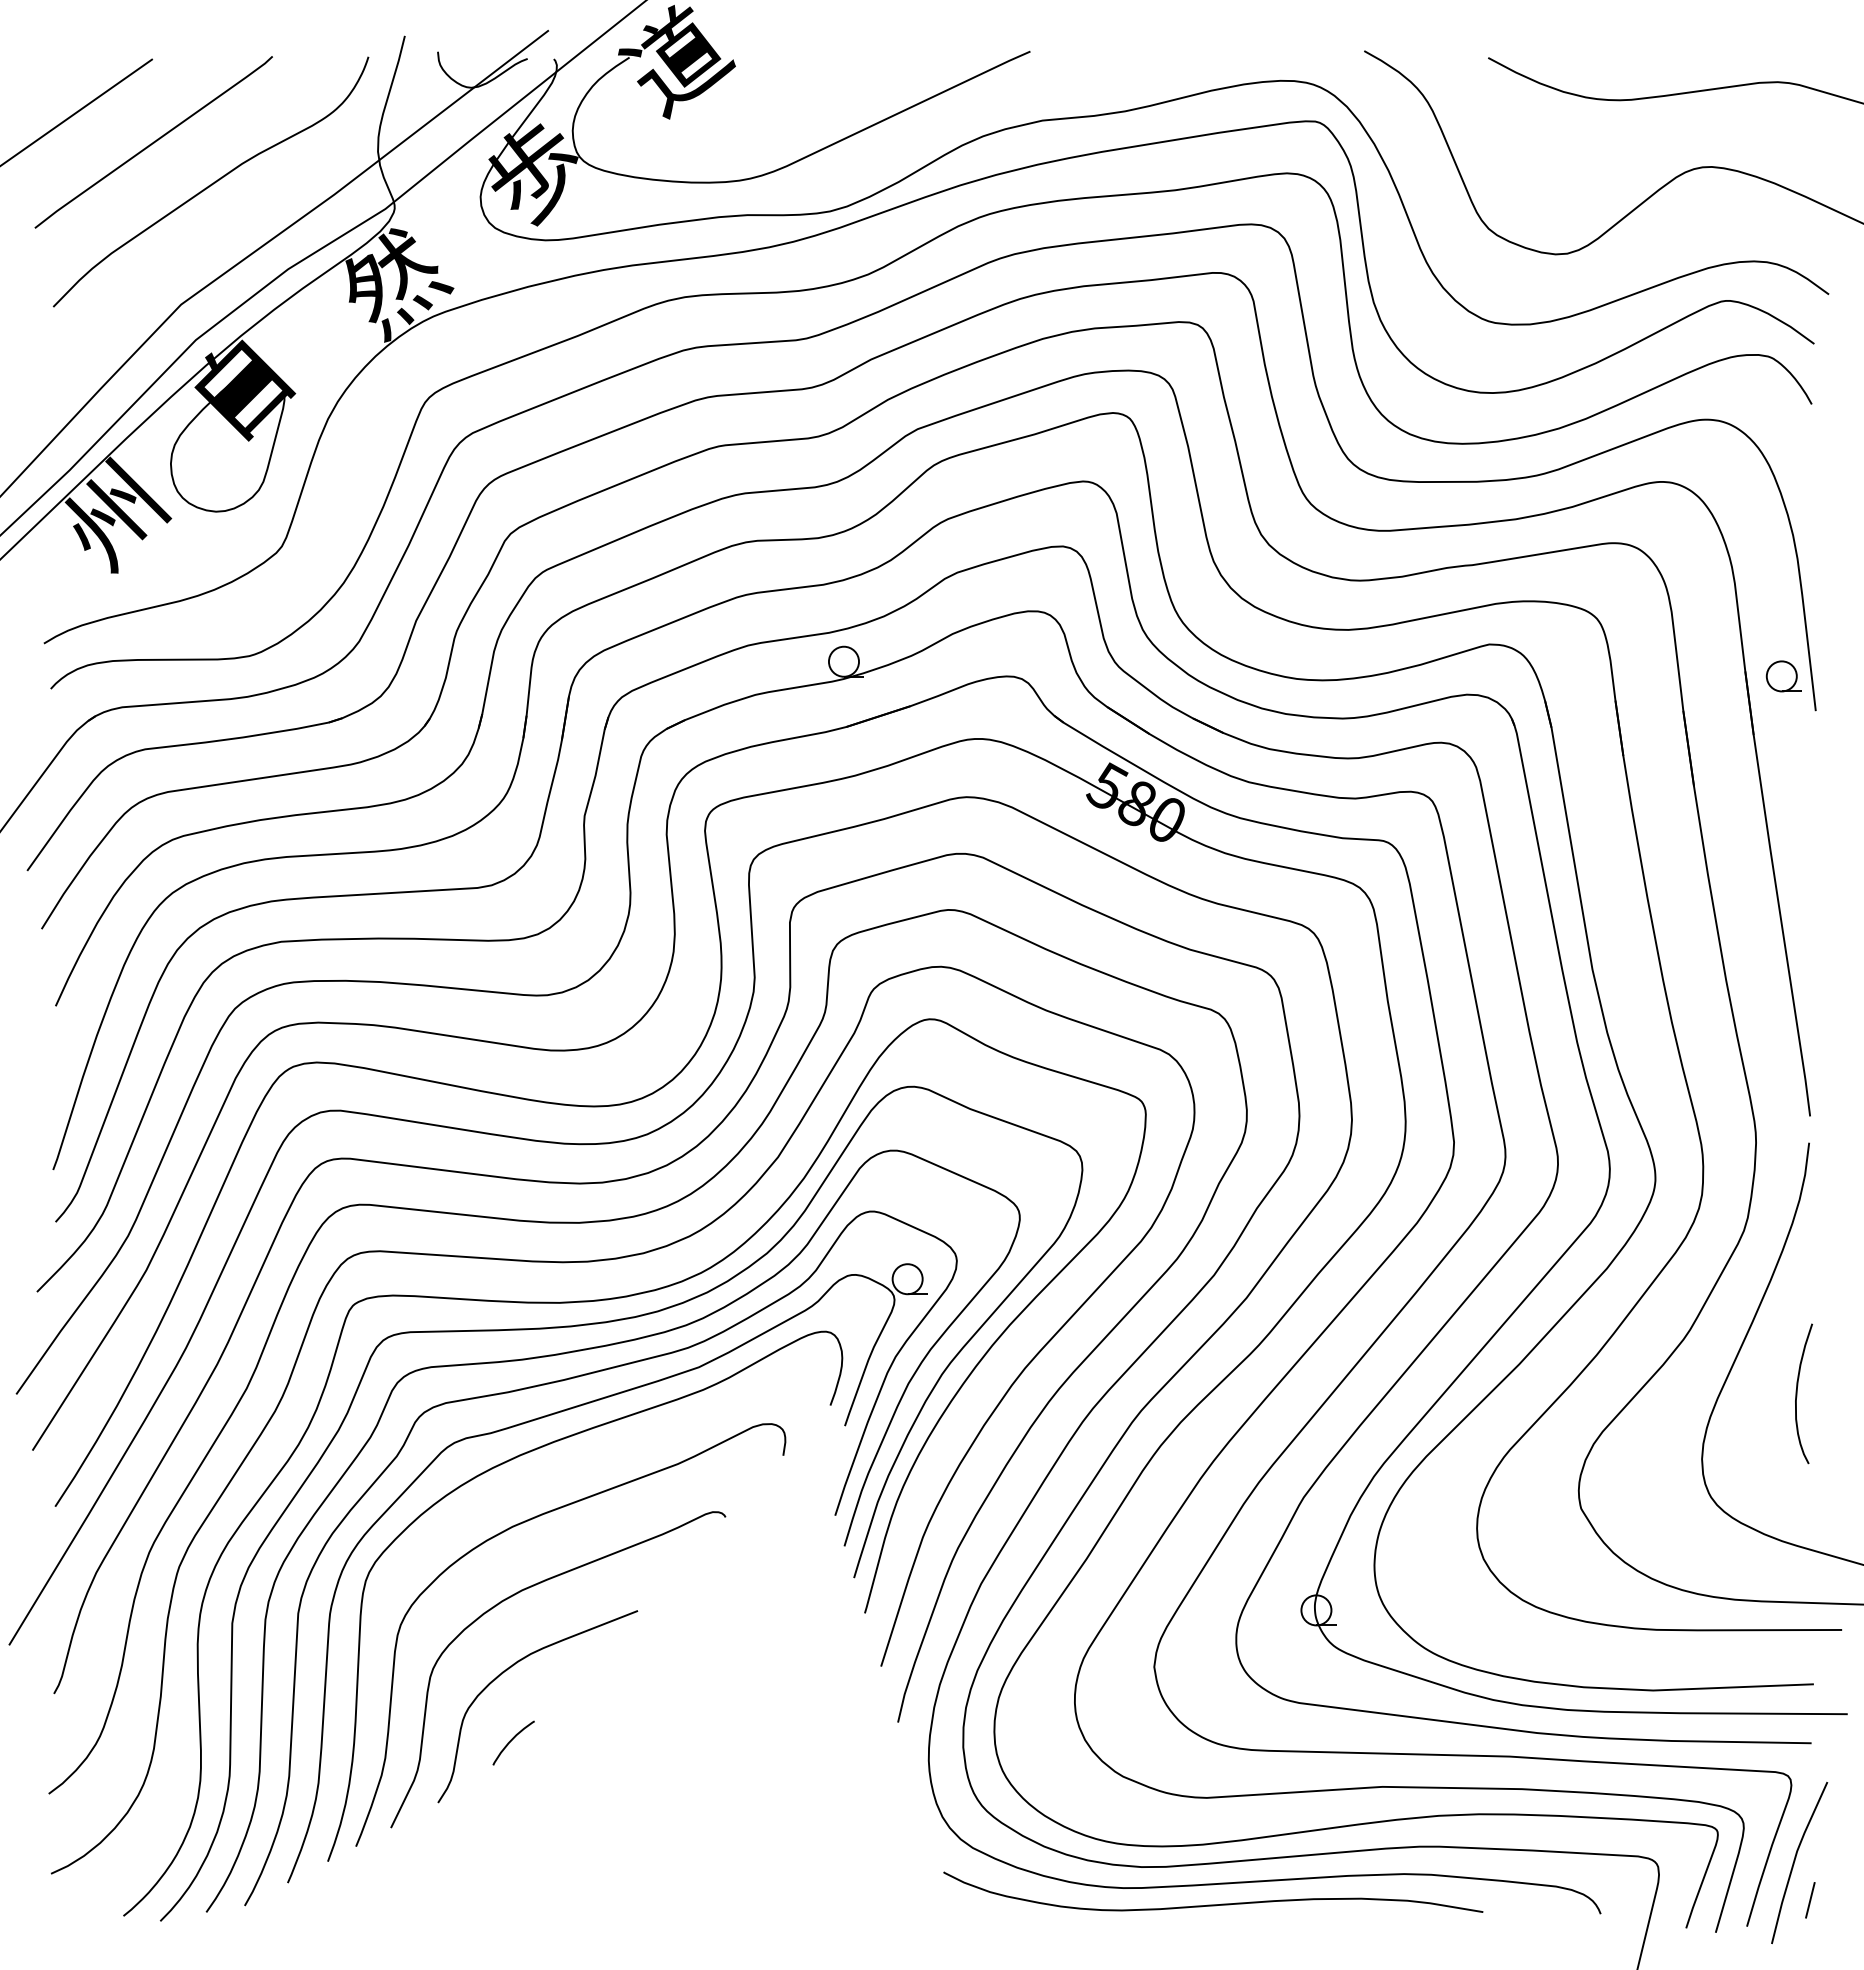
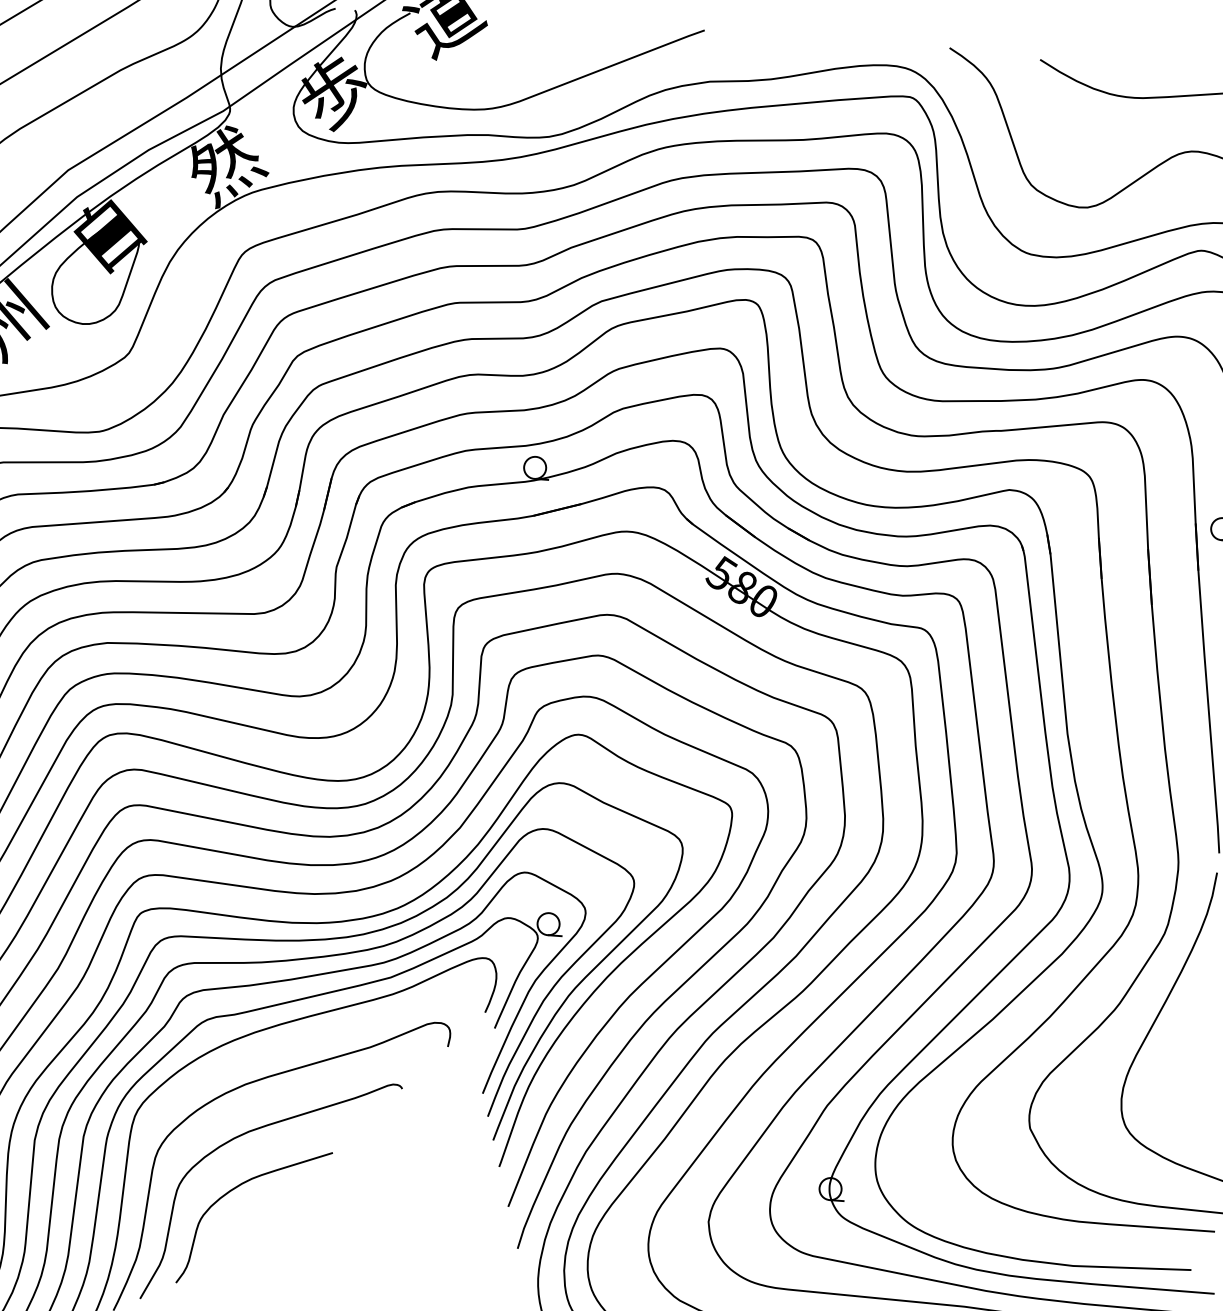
curve: (1797, 1393) -> (1195, 1055), removed
curve: (512, 1740) -> (233, 1241), removed

